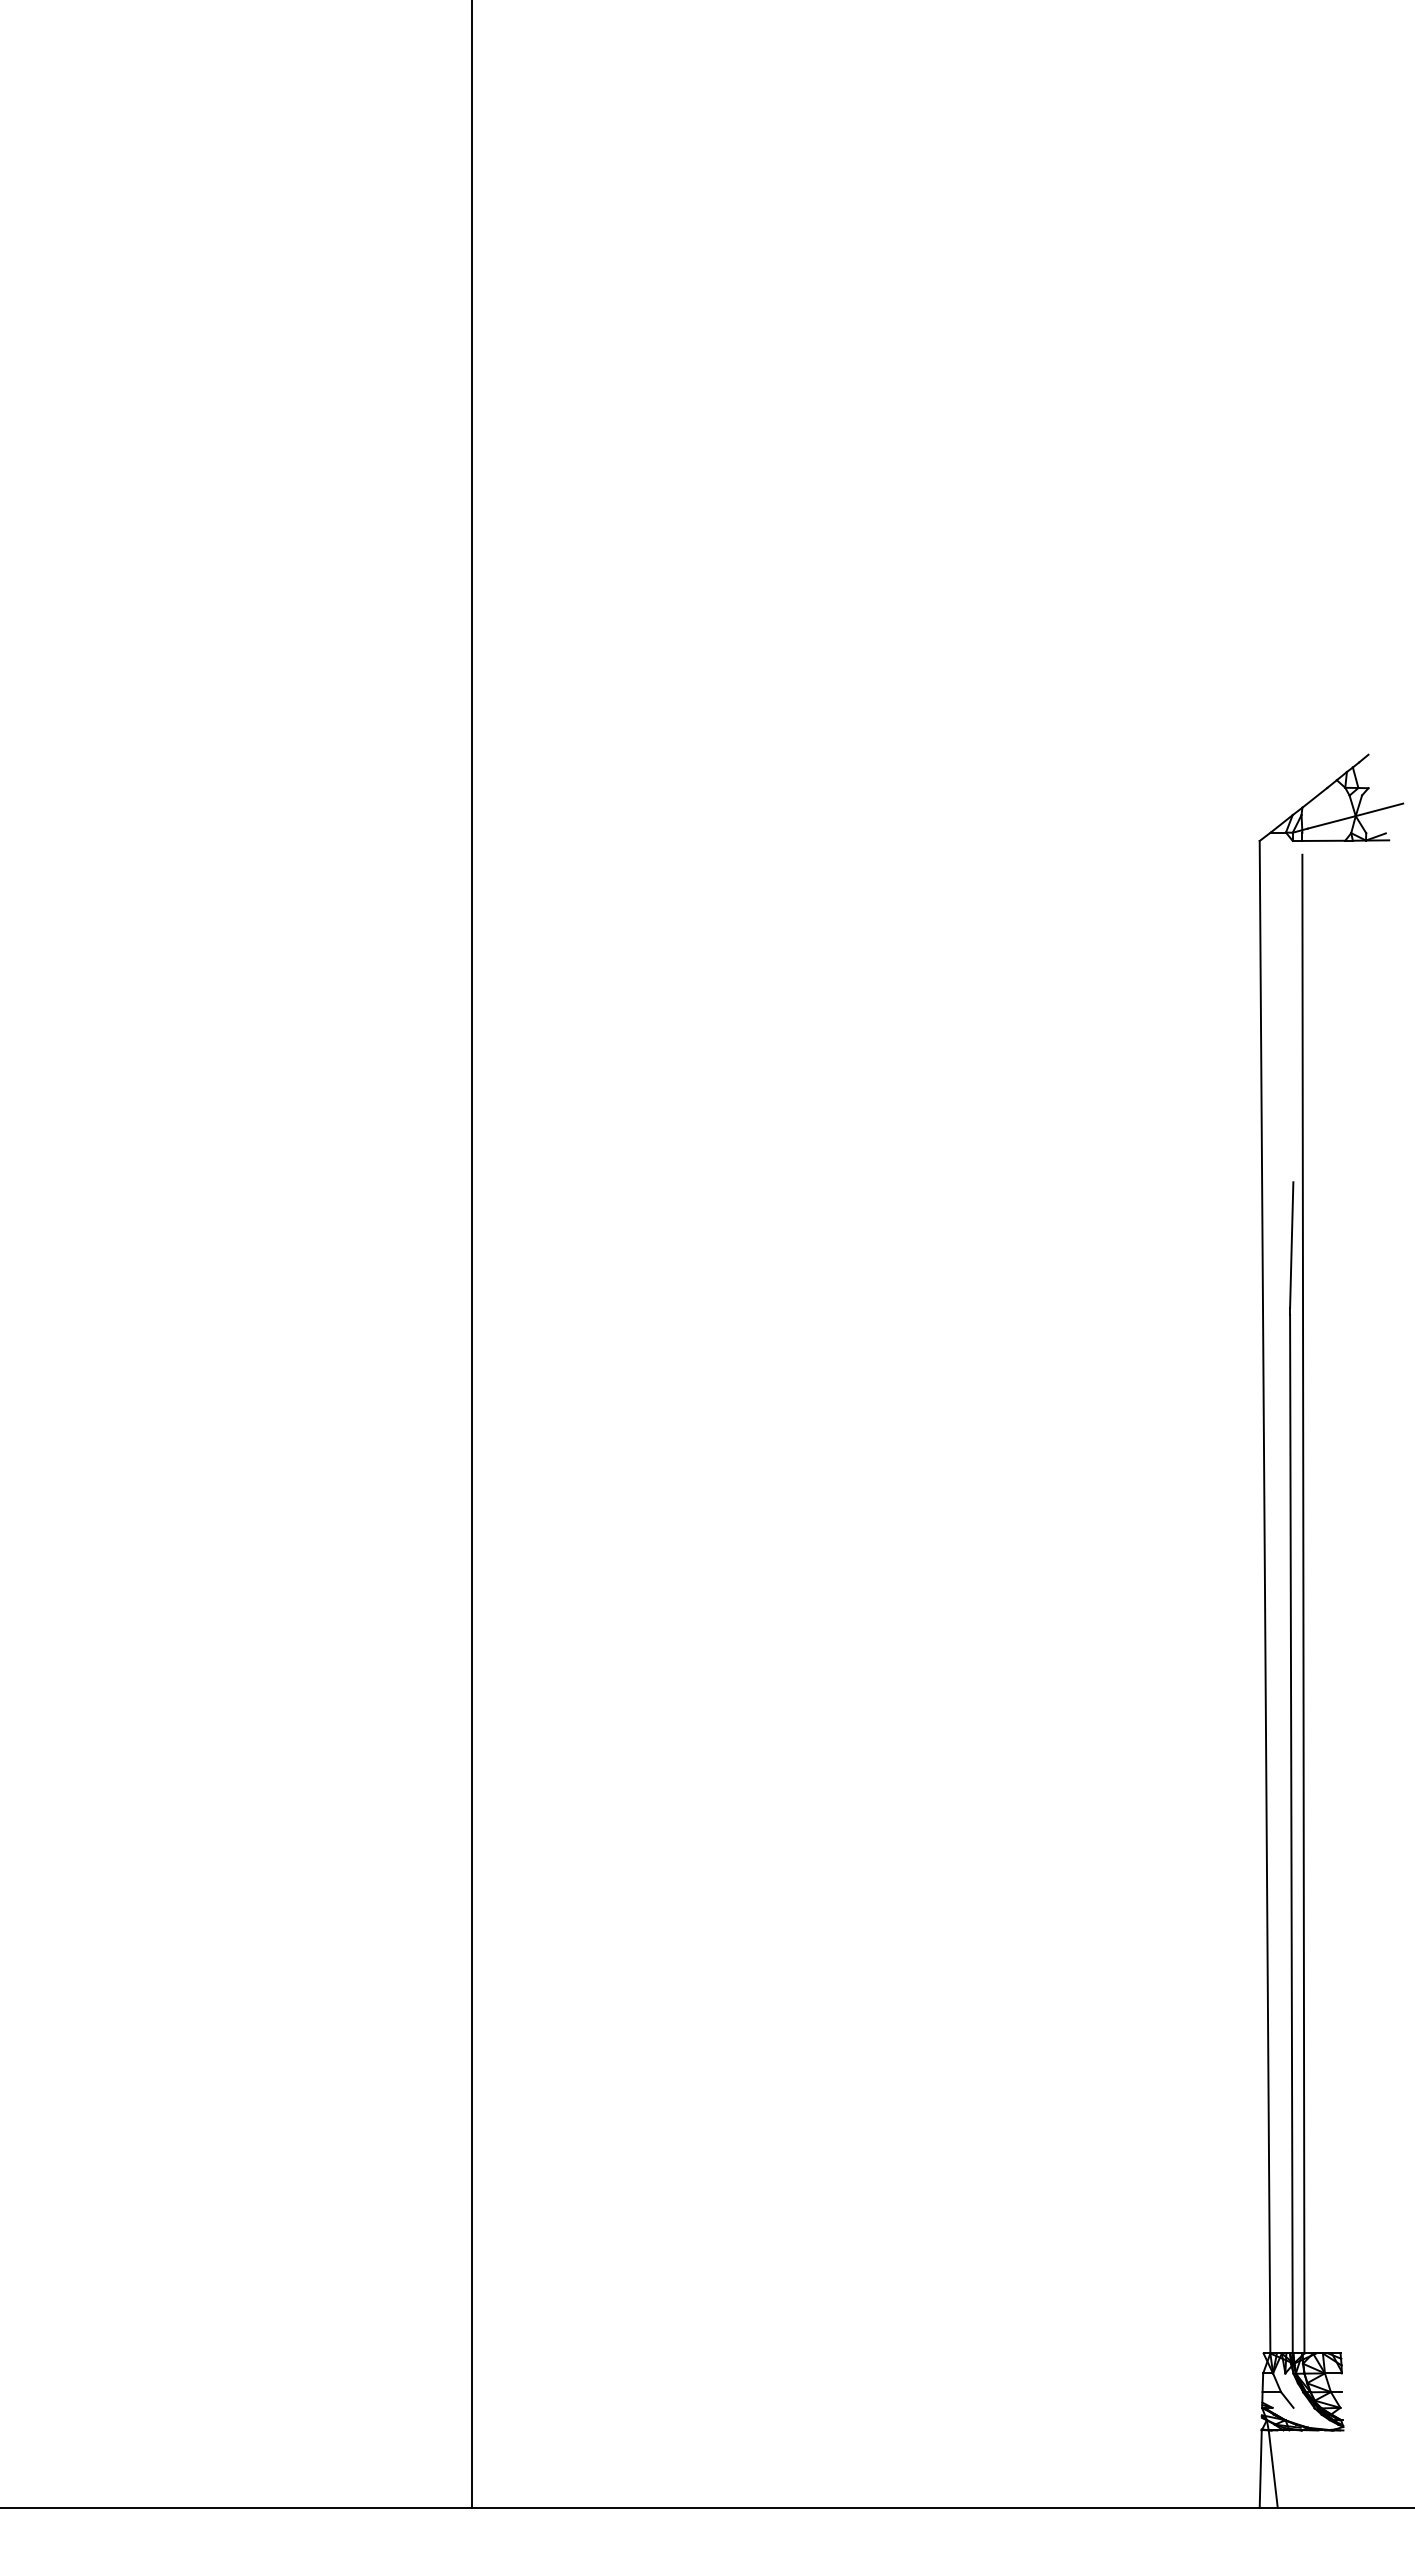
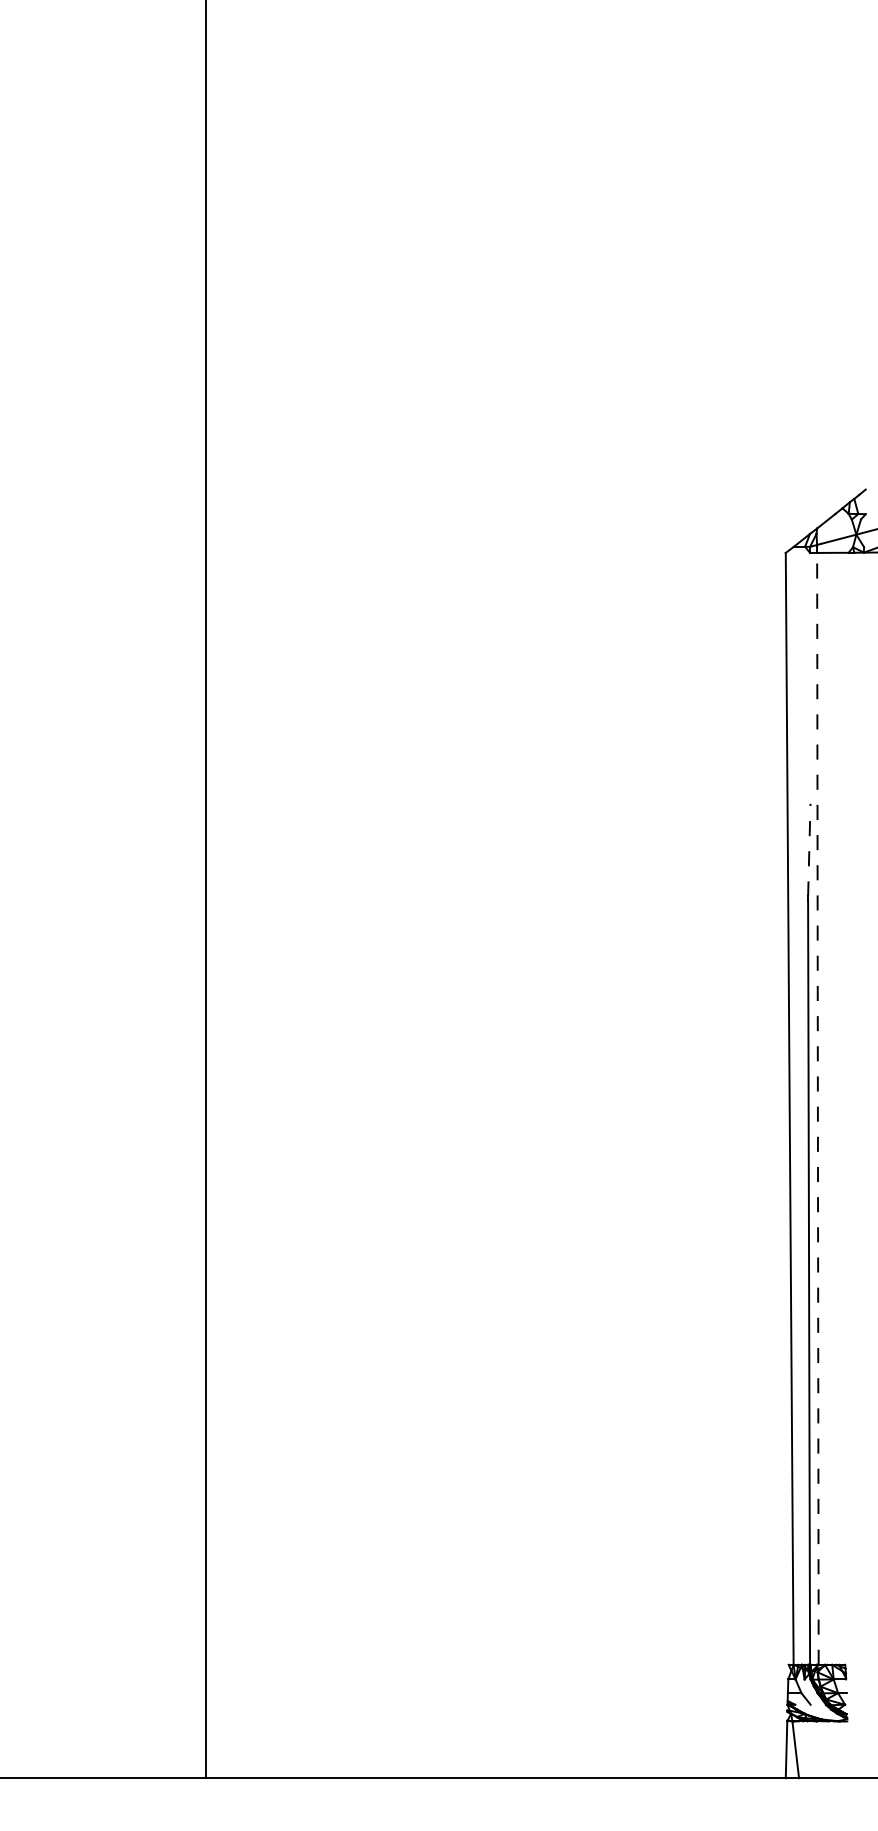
line: (1291, 1244) -> (809, 849), solid -> dashed
line: (1303, 1603) -> (817, 1113), solid -> dashed

